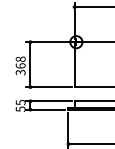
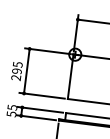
text: (20, 65) -> (16, 70), 368 -> 295

